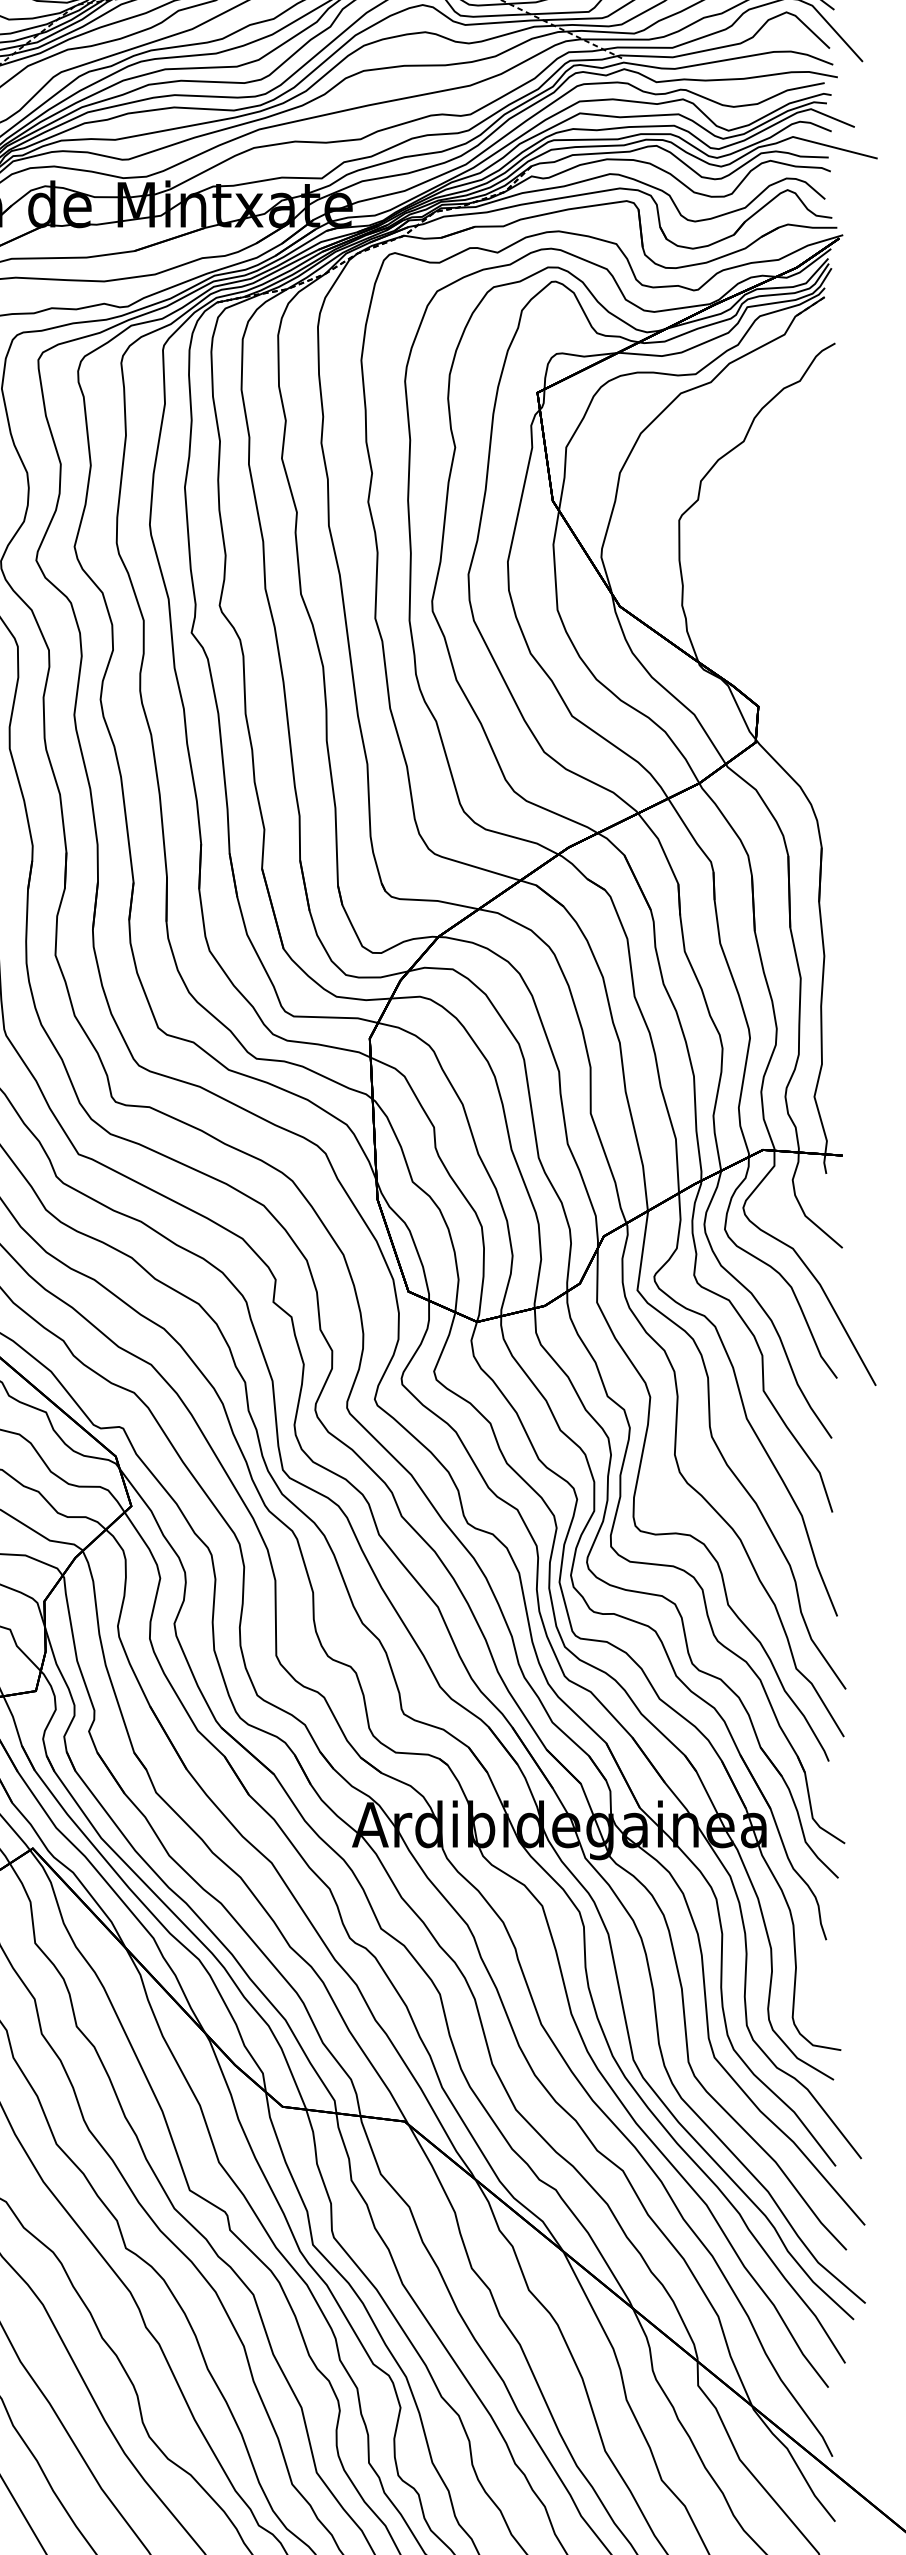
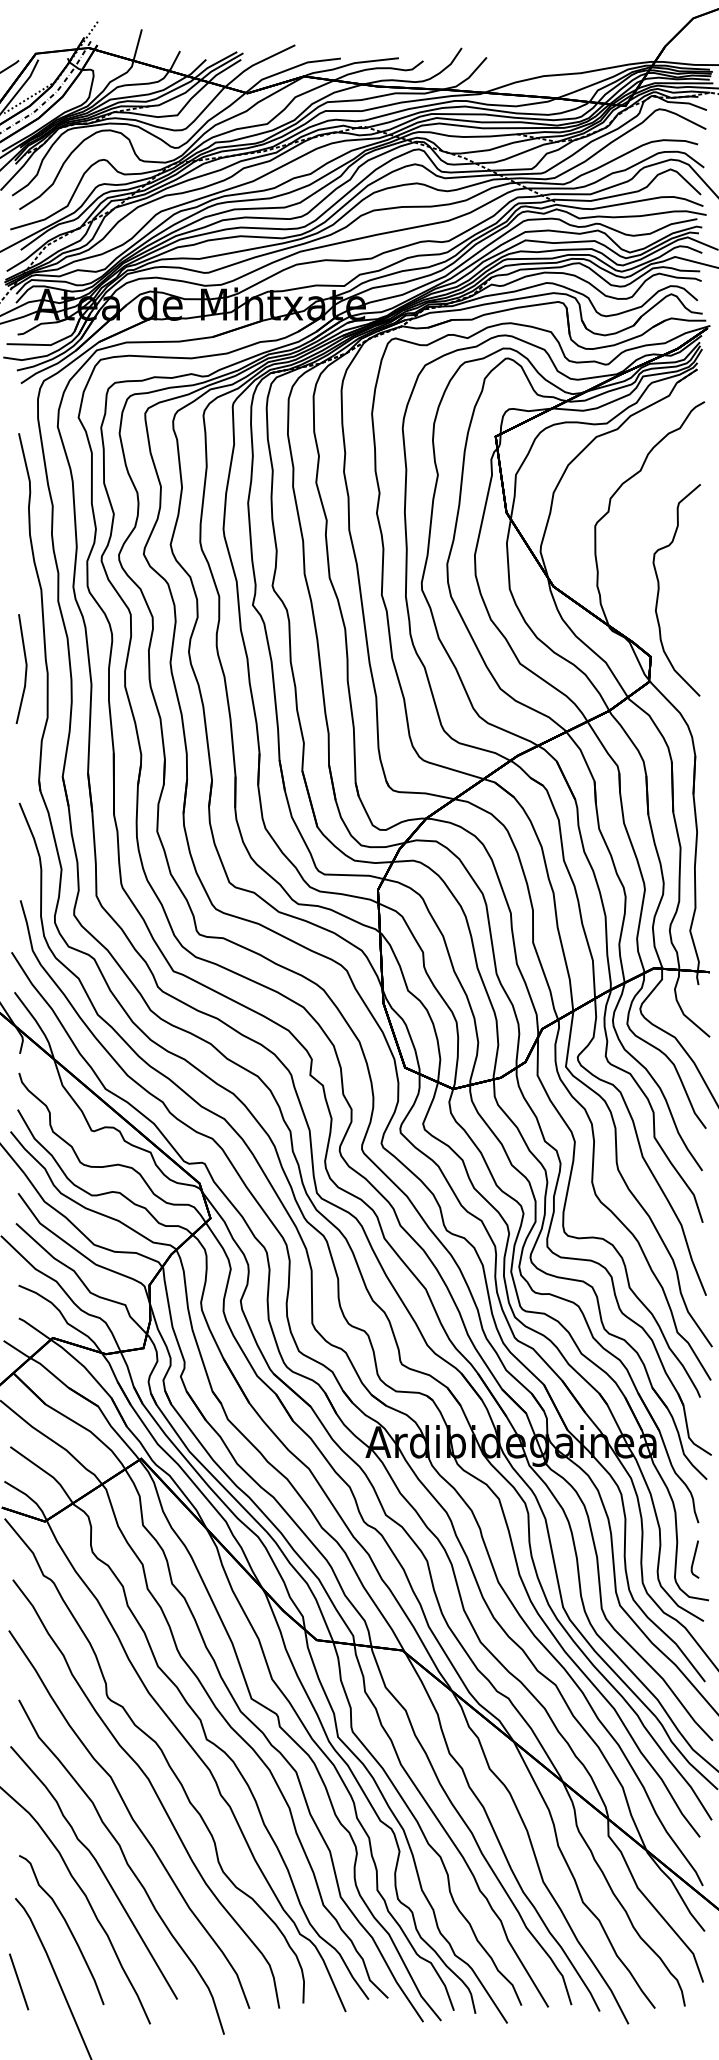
curve: (770, 612) -> (659, 590), added
line: (820, 1991) -> (694, 1559), added

